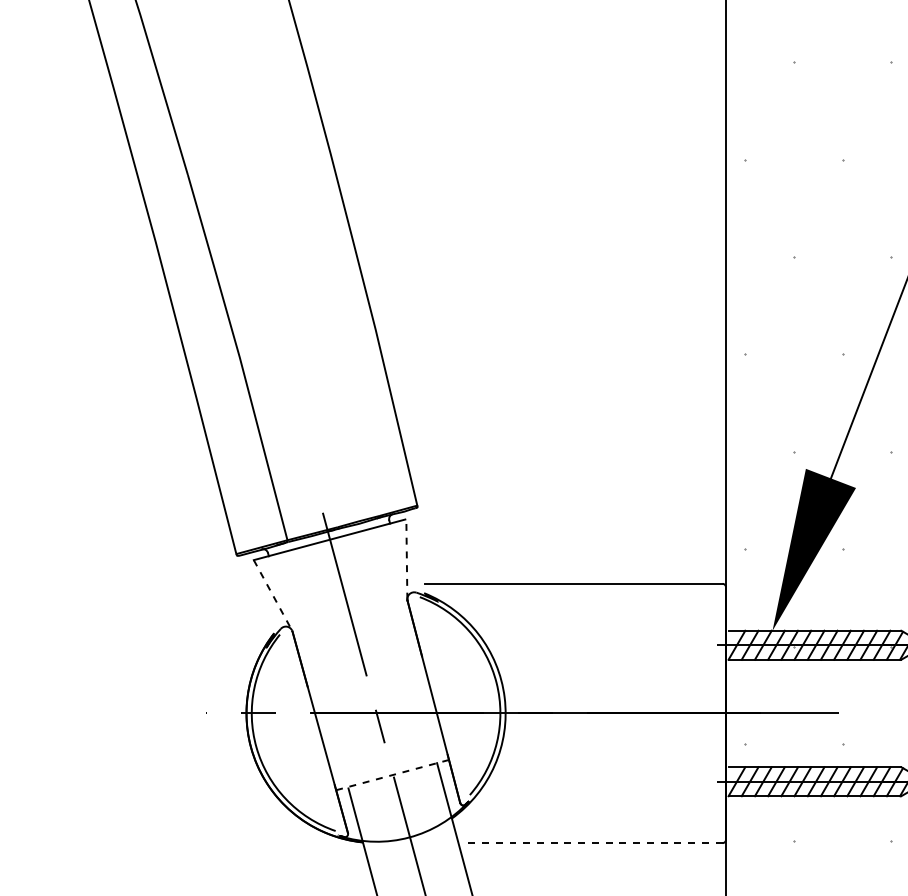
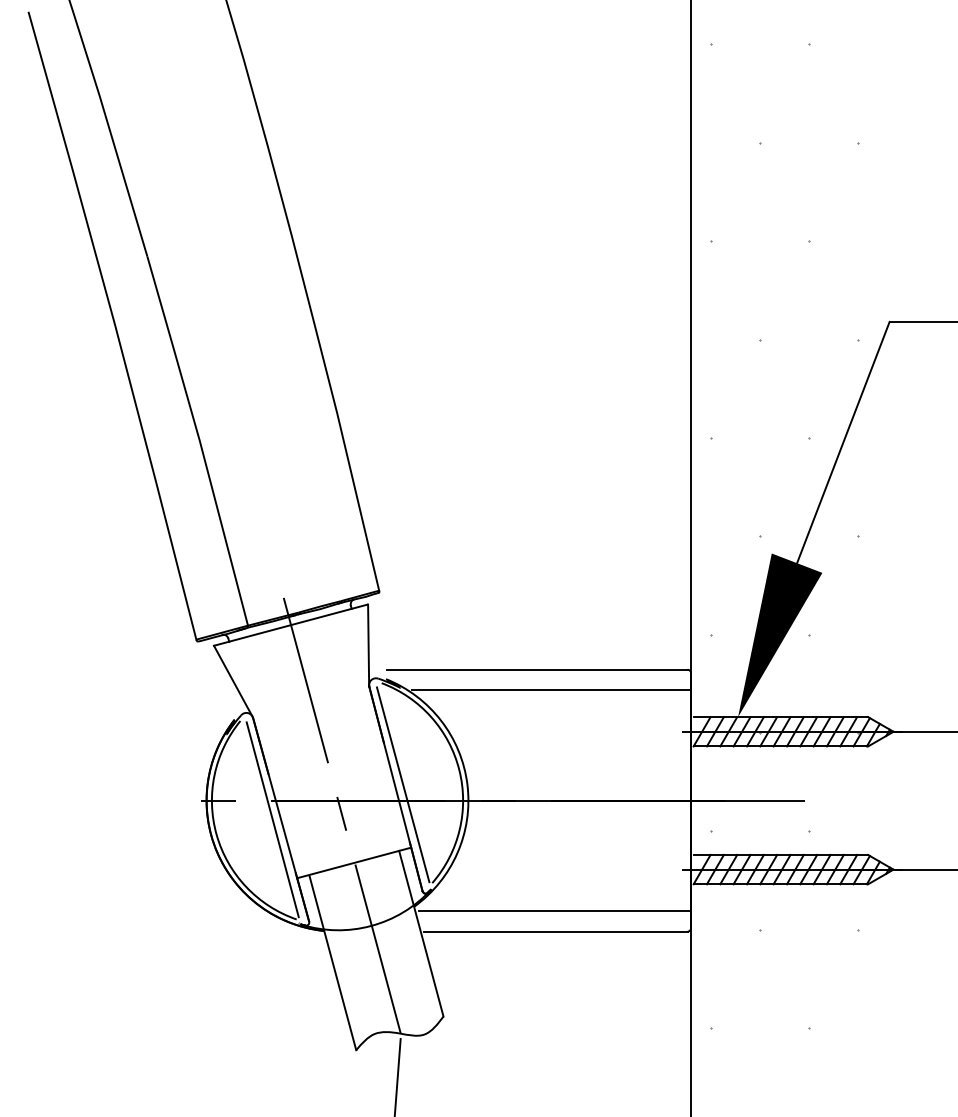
line: (406, 559) -> (368, 645), dashed -> solid
line: (273, 595) -> (233, 681), dashed -> solid
line: (587, 604) -> (551, 690), added
line: (440, 697) -> (402, 784), added
line: (311, 732) -> (272, 819), added
line: (392, 774) -> (354, 862), dashed -> solid
line: (590, 822) -> (554, 910), added
line: (591, 842) -> (555, 931), dashed -> solid

